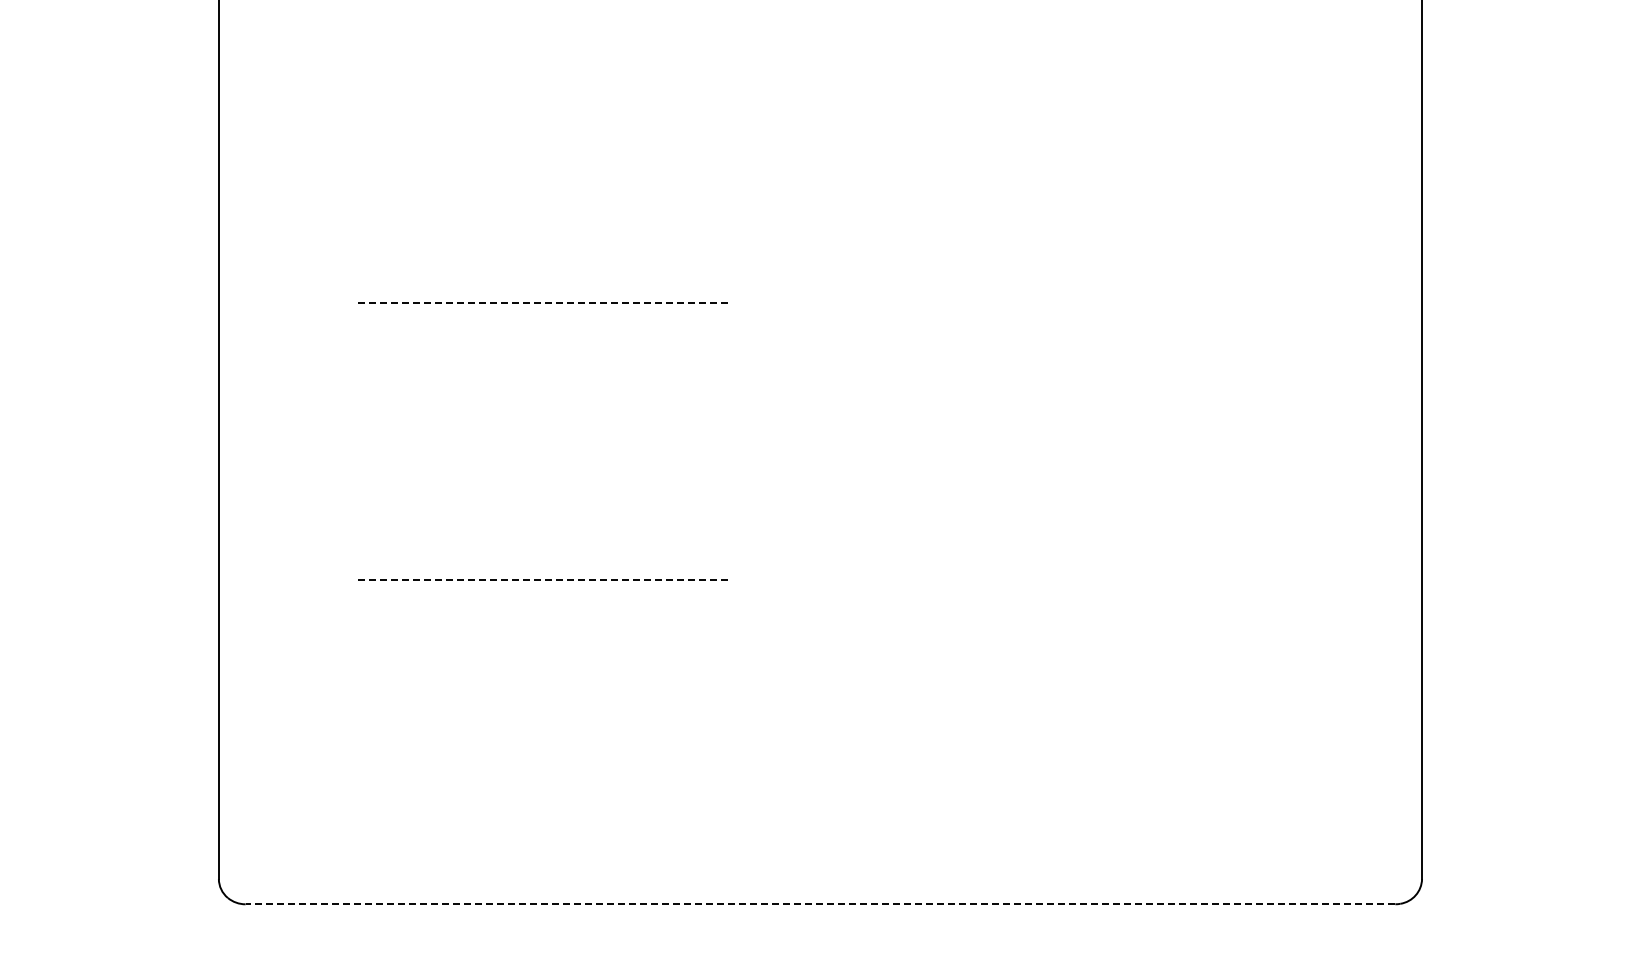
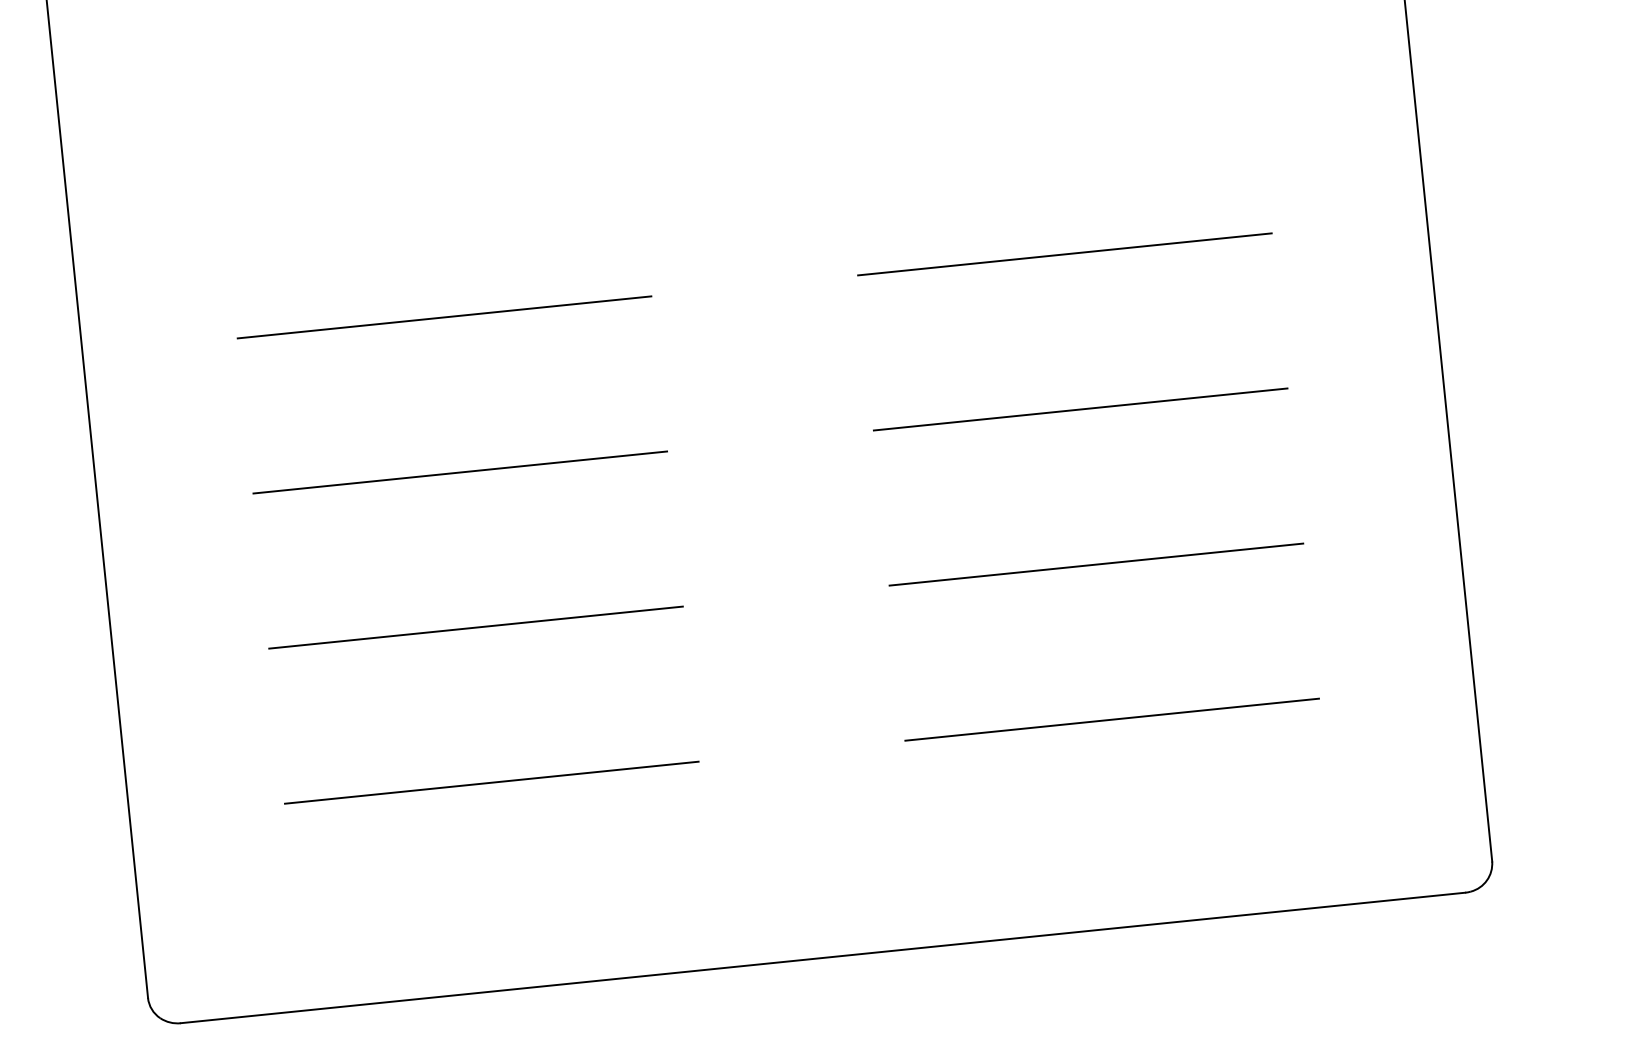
line: (543, 302) -> (445, 317), dashed -> solid
line: (1098, 302) -> (1065, 254), added
line: (542, 441) -> (459, 472), added
line: (1098, 441) -> (1081, 409), added
line: (543, 580) -> (476, 627), dashed -> solid
line: (1098, 580) -> (1096, 564), added
line: (542, 719) -> (491, 783), added
line: (1098, 719) -> (1112, 720), added
line: (820, 904) -> (823, 958), dashed -> solid

